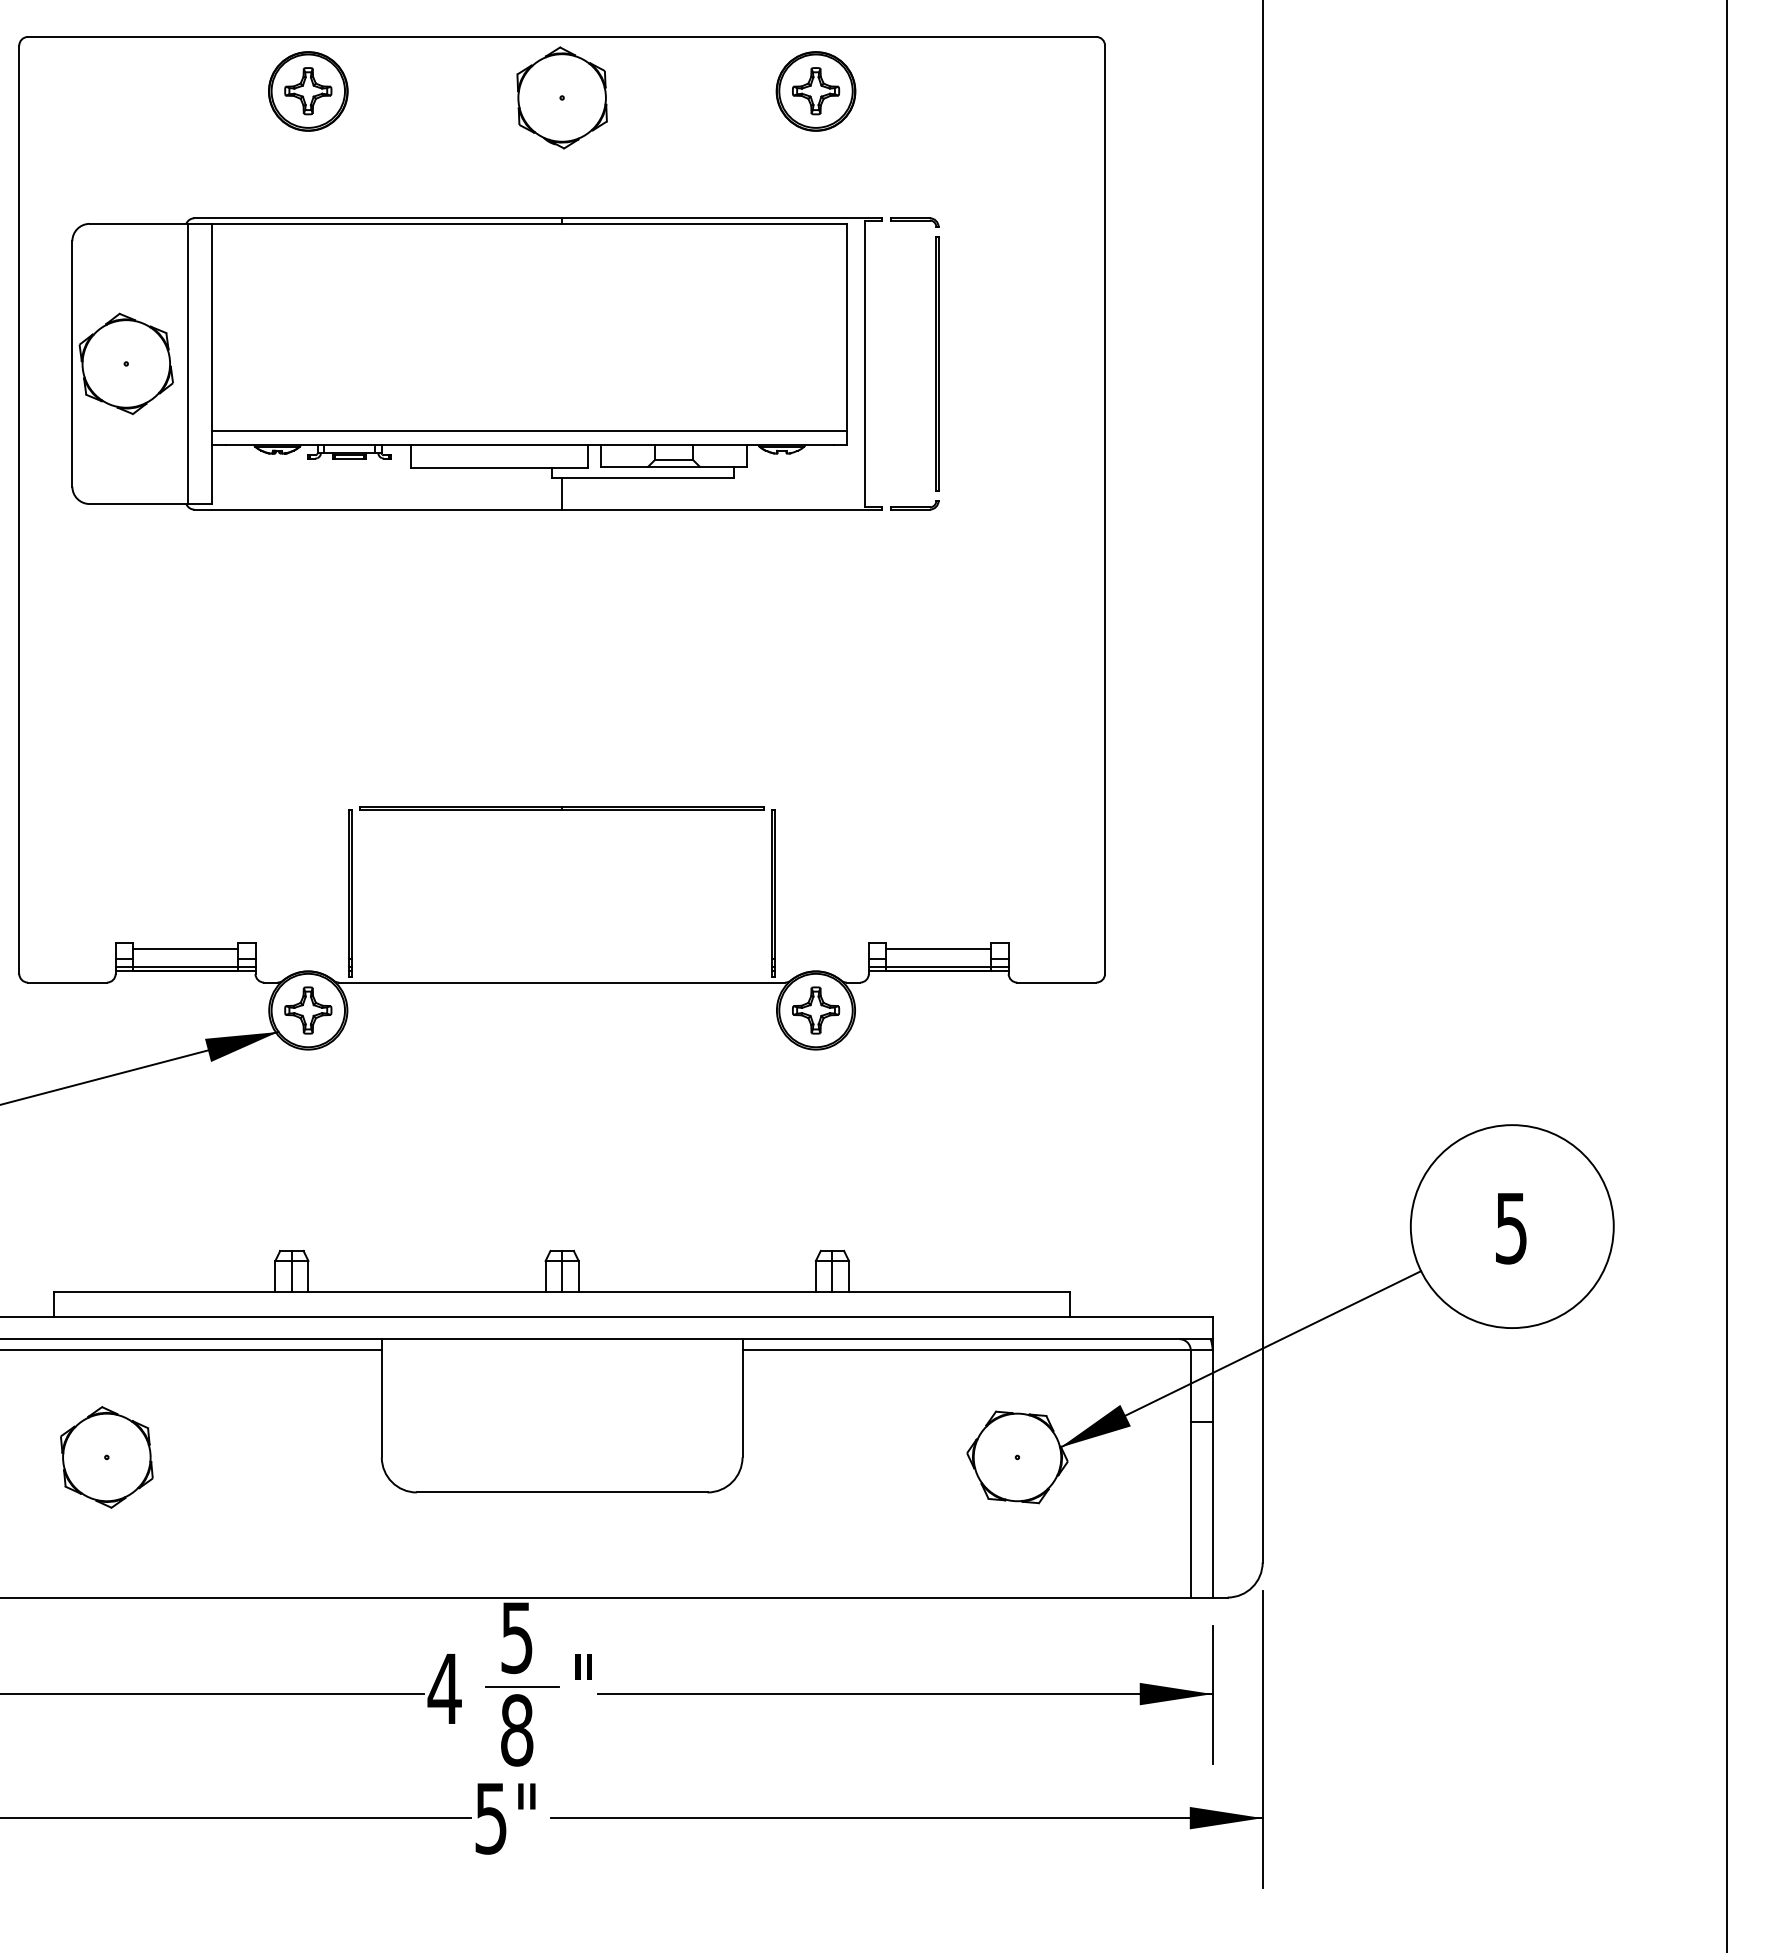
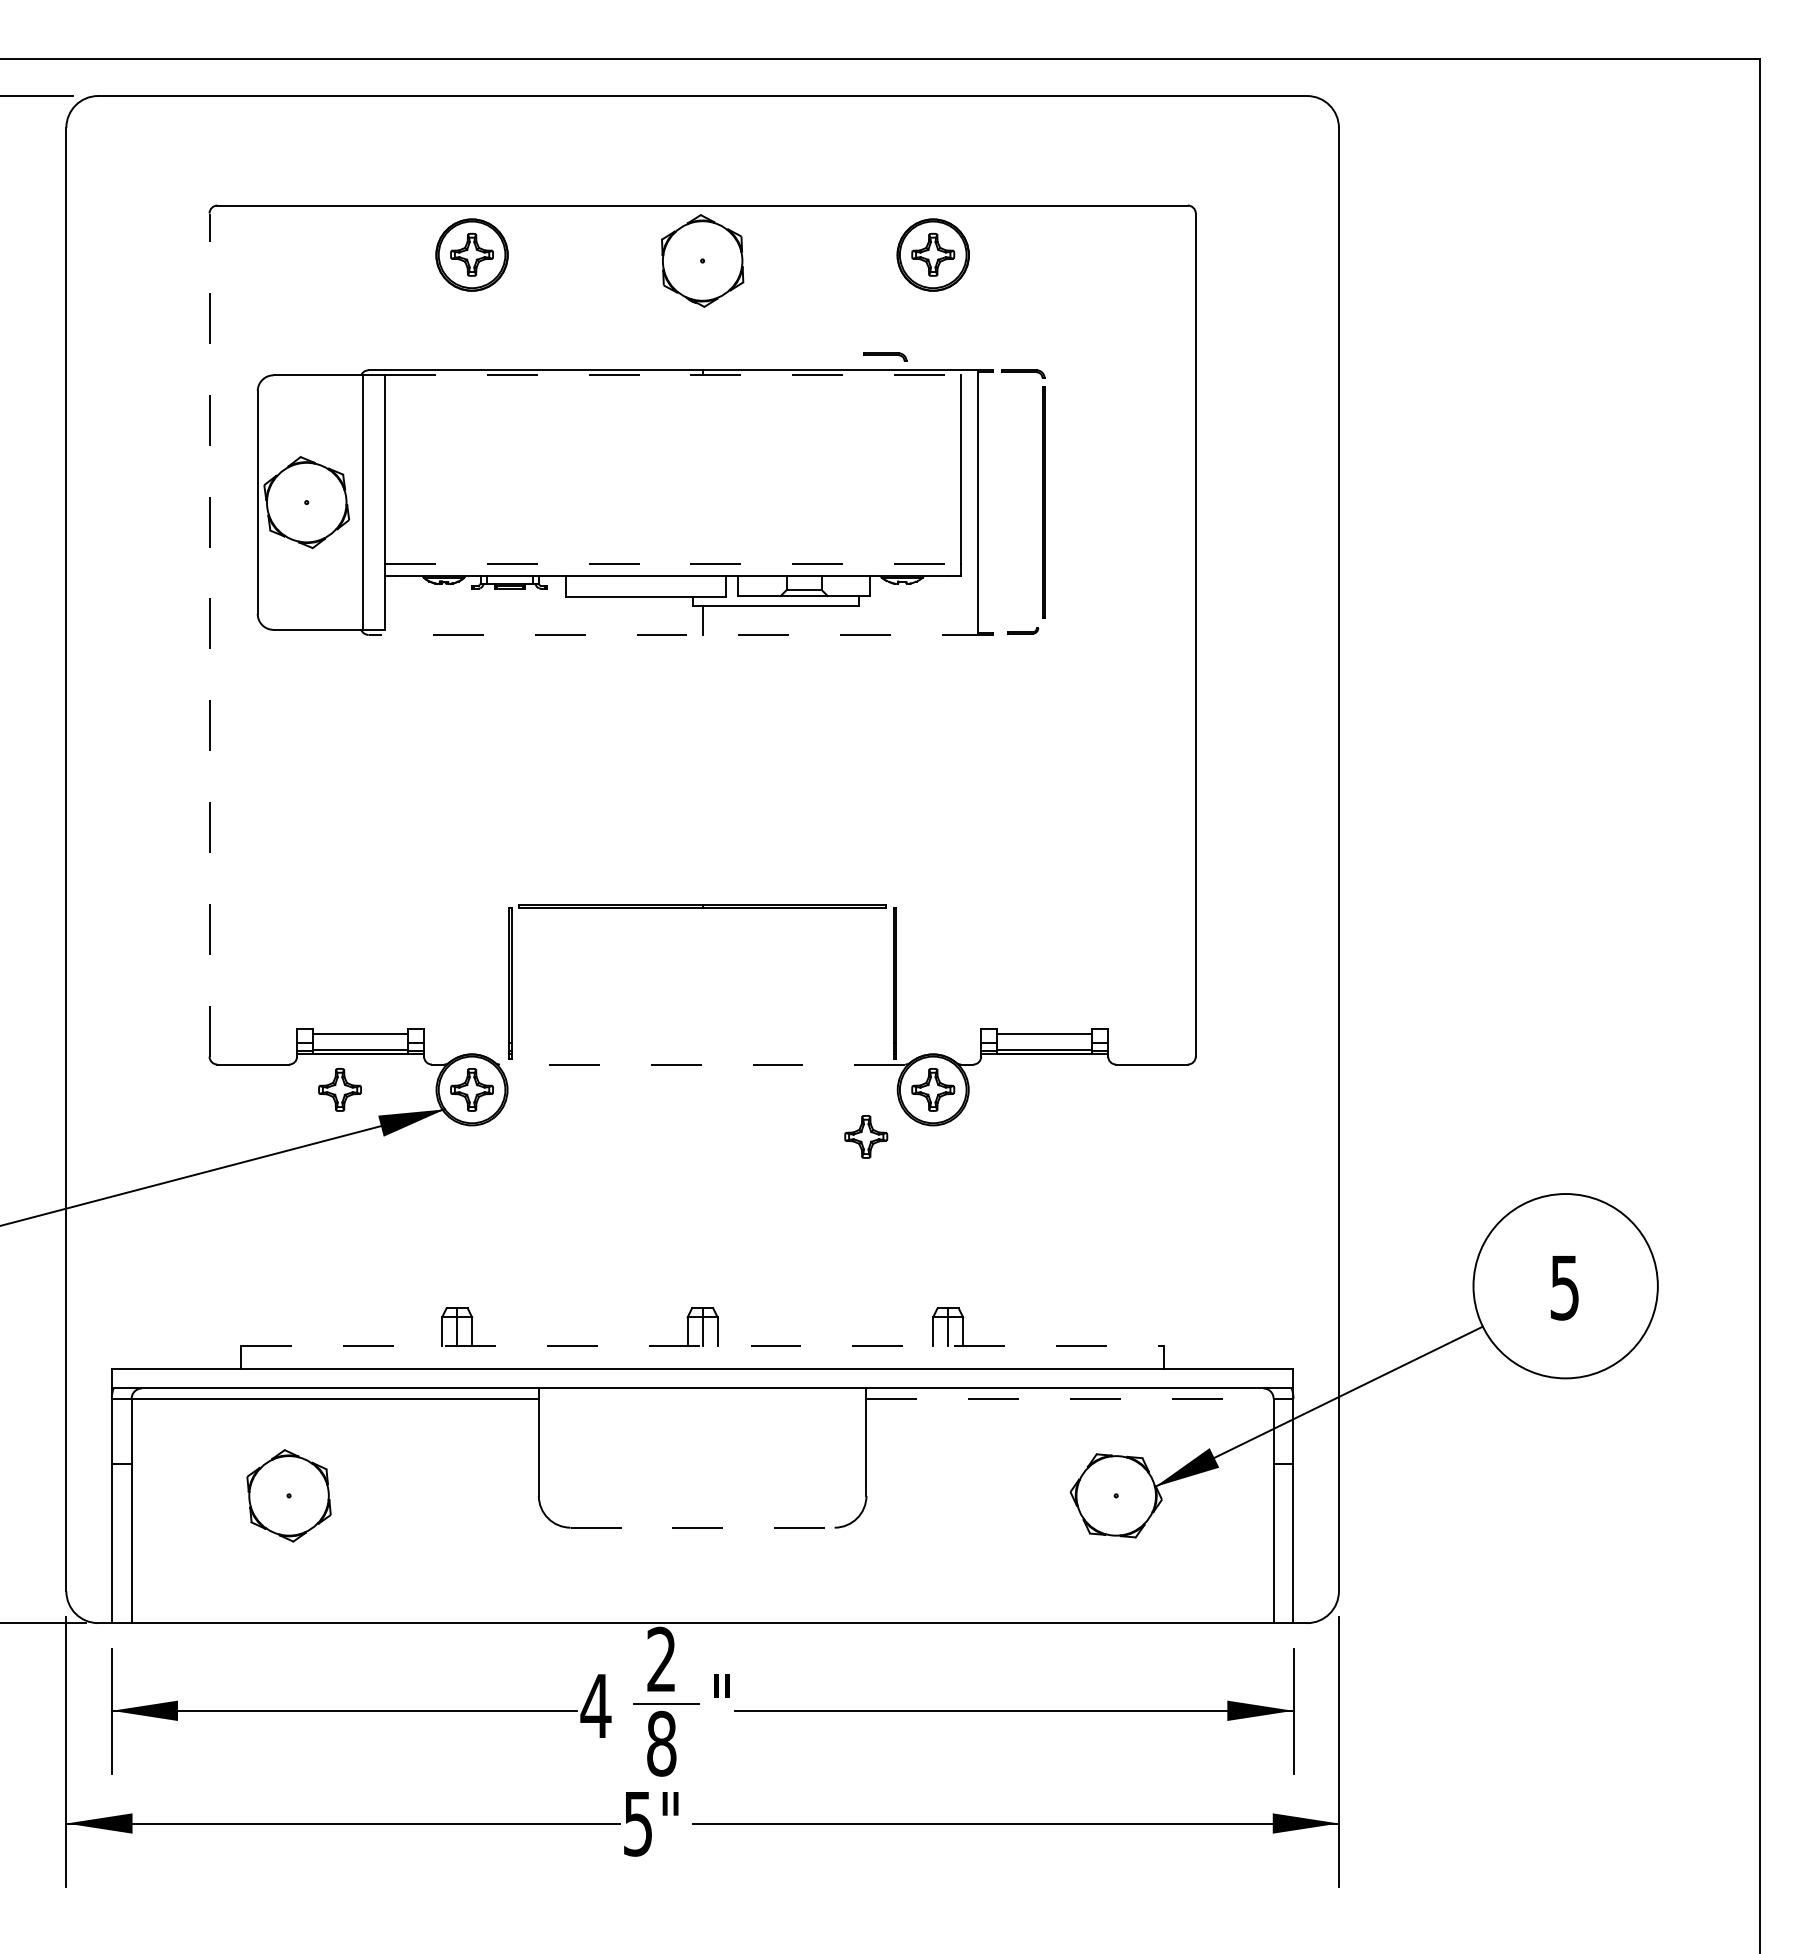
part: (763, 203) -> (885, 356), added
line: (530, 224) -> (673, 375), solid -> dashed
line: (530, 430) -> (673, 563), solid -> dashed
part: (915, 504) -> (1023, 630), size x0.7
line: (537, 509) -> (680, 634), solid -> dashed
line: (19, 510) -> (209, 635), solid -> dashed
line: (561, 982) -> (702, 1064), solid -> dashed
part: (162, 1010) -> (339, 1089), added
part: (742, 1061) -> (866, 1136), added
line: (563, 1291) -> (703, 1345), solid -> dashed
line: (967, 1350) -> (1070, 1398), solid -> dashed
line: (563, 1492) -> (703, 1527), solid -> dashed
text: (516, 1637) -> (661, 1659), 5 -> 2

